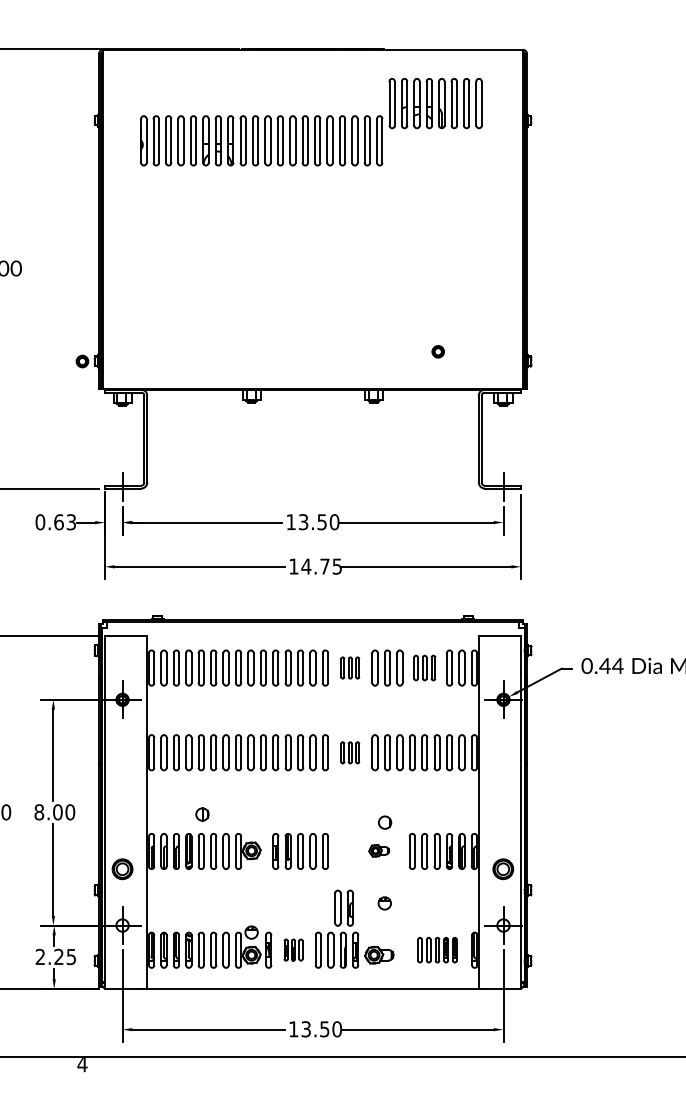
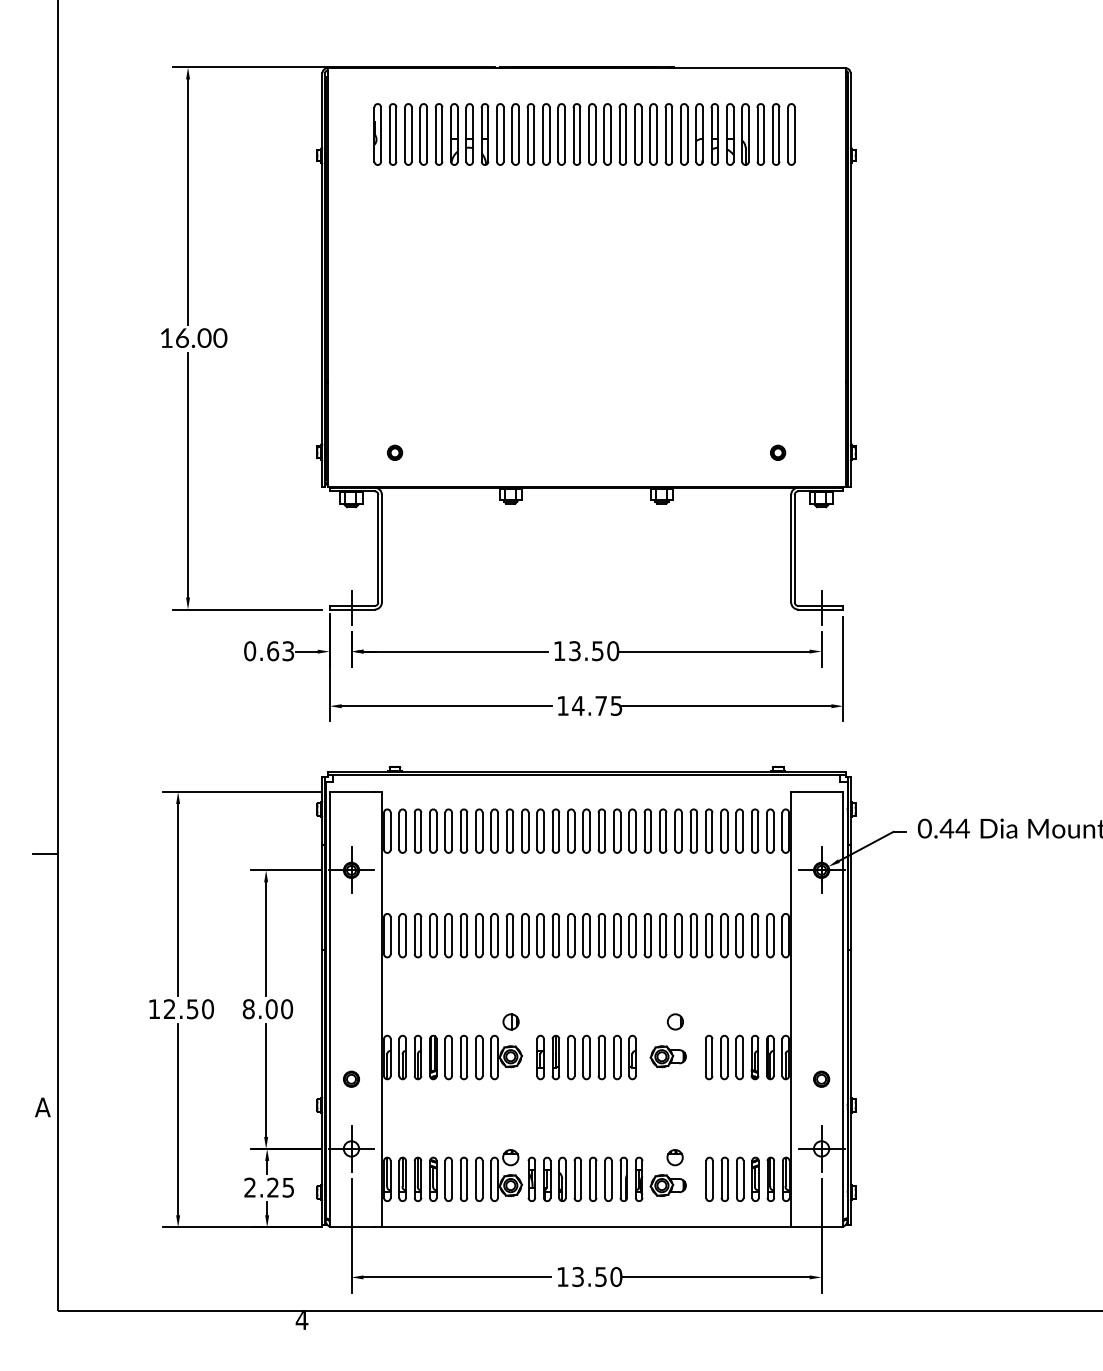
part: (261, 140) -> (522, 134), moved
part: (438, 351) -> (778, 452), moved
part: (82, 361) -> (395, 452), moved
part: (350, 667) -> (632, 830), size x1.67
part: (424, 667) -> (724, 830), size x1.43
part: (350, 752) -> (632, 935), size x1.67
part: (201, 814) -> (510, 1021), moved
part: (378, 850) -> (667, 1056), size x1.43
part: (122, 868) -> (351, 1078), size x0.62
part: (503, 868) -> (821, 1078), size x0.62
part: (384, 903) -> (674, 1157), moved
part: (343, 908) -> (624, 1057), moved
part: (293, 949) -> (562, 1178), size x1.67
part: (436, 949) -> (739, 1178), size x1.43

